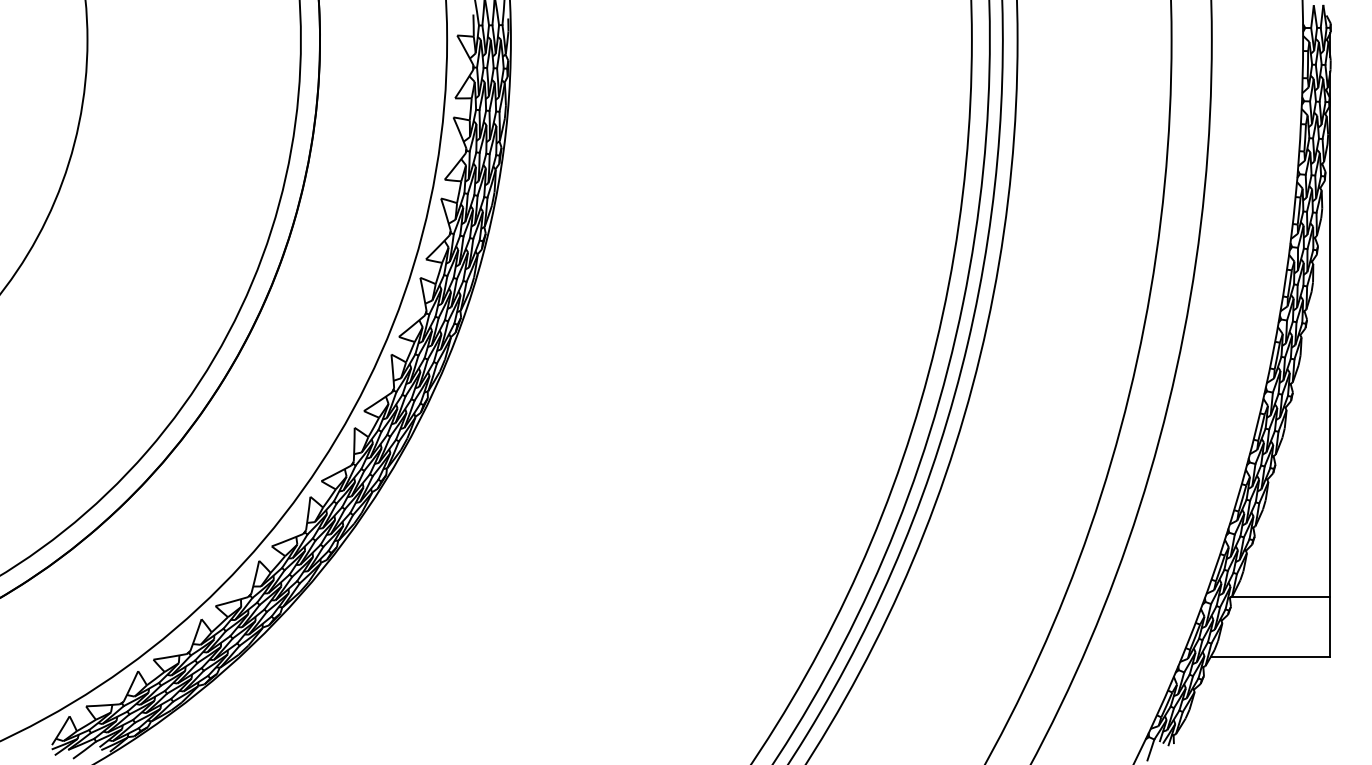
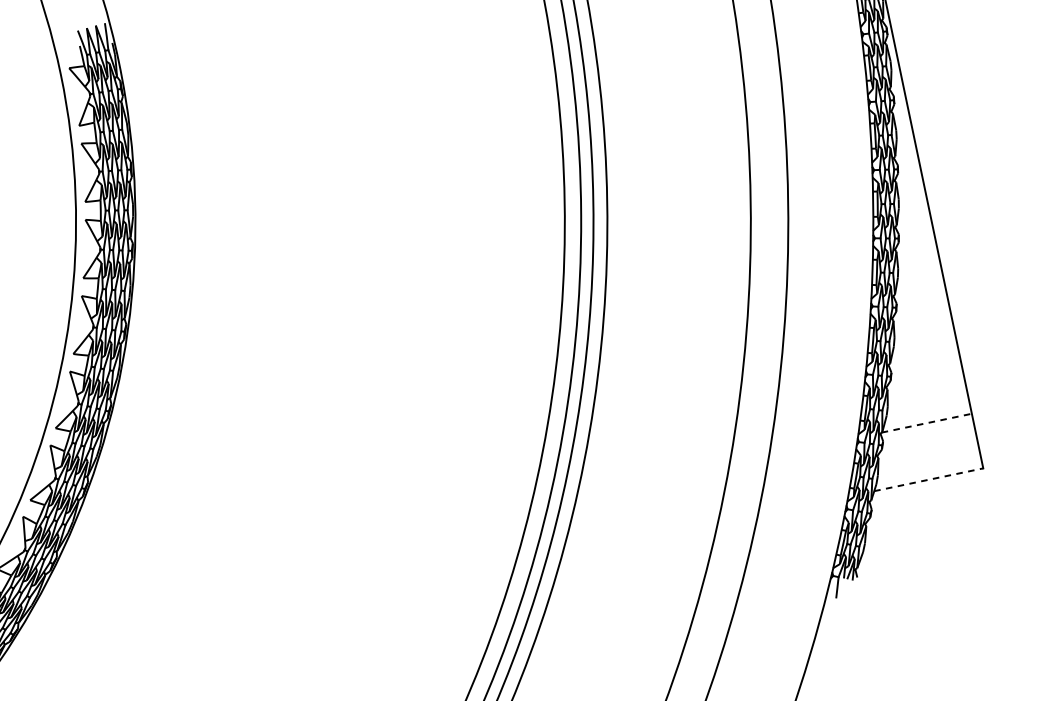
line: (1281, 597) -> (927, 423), solid -> dashed
line: (1270, 656) -> (928, 479), solid -> dashed

